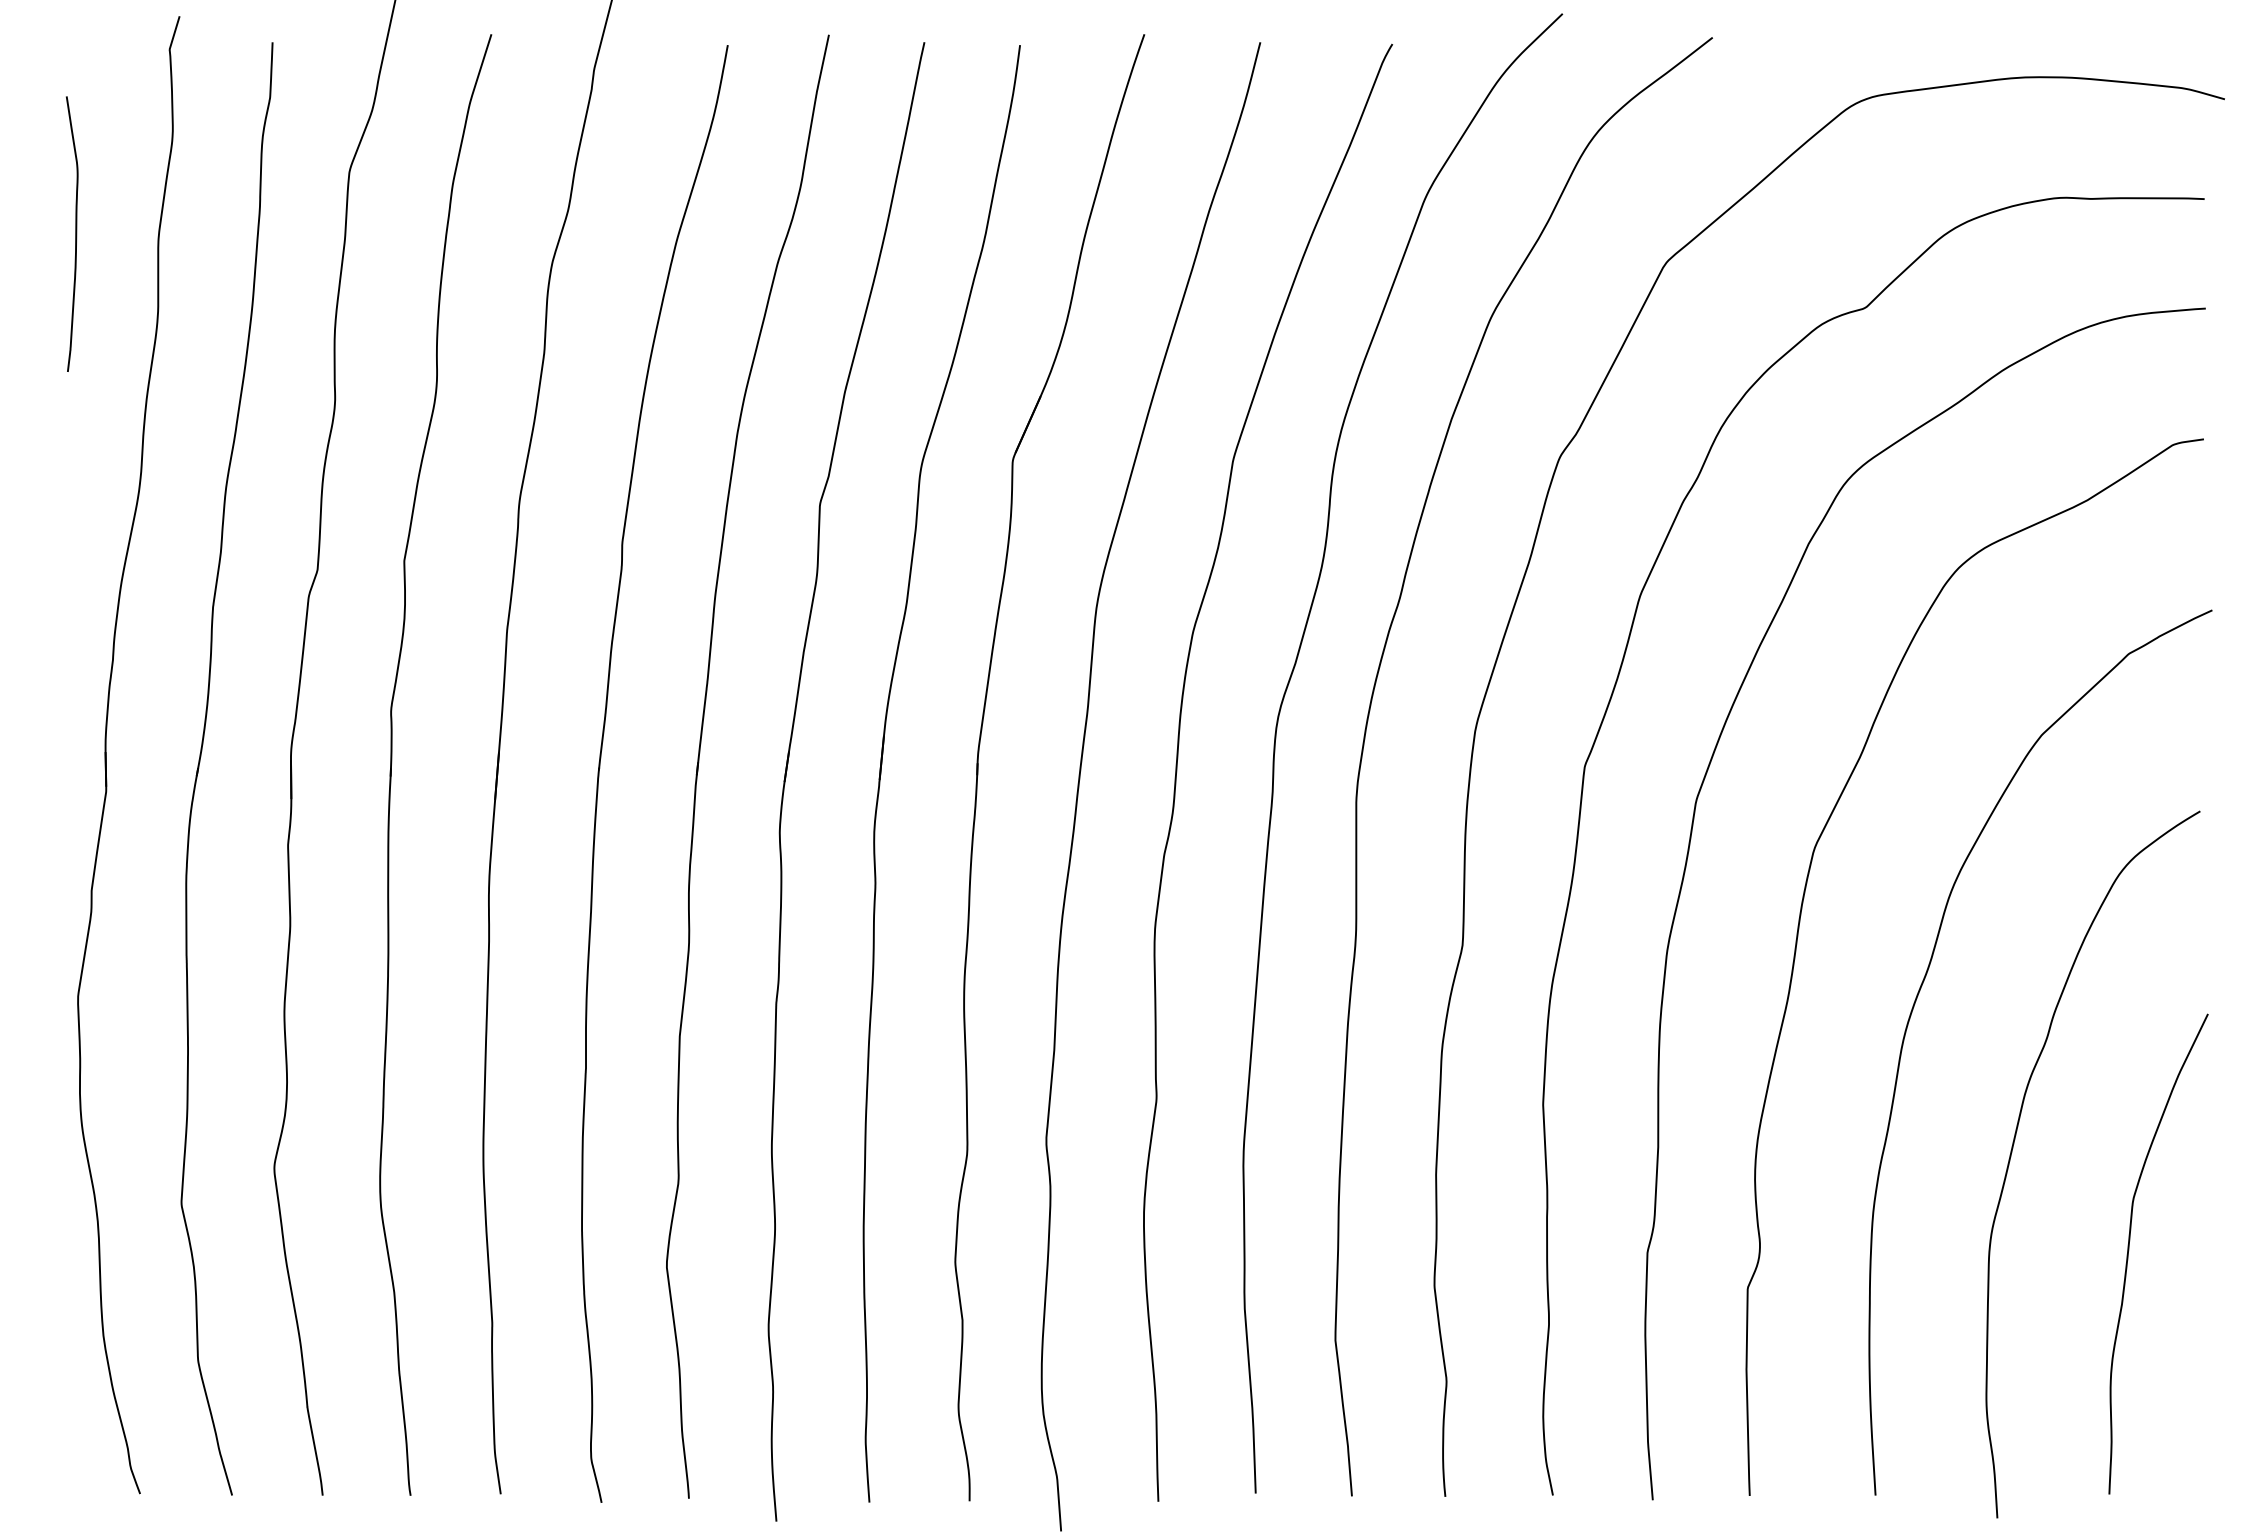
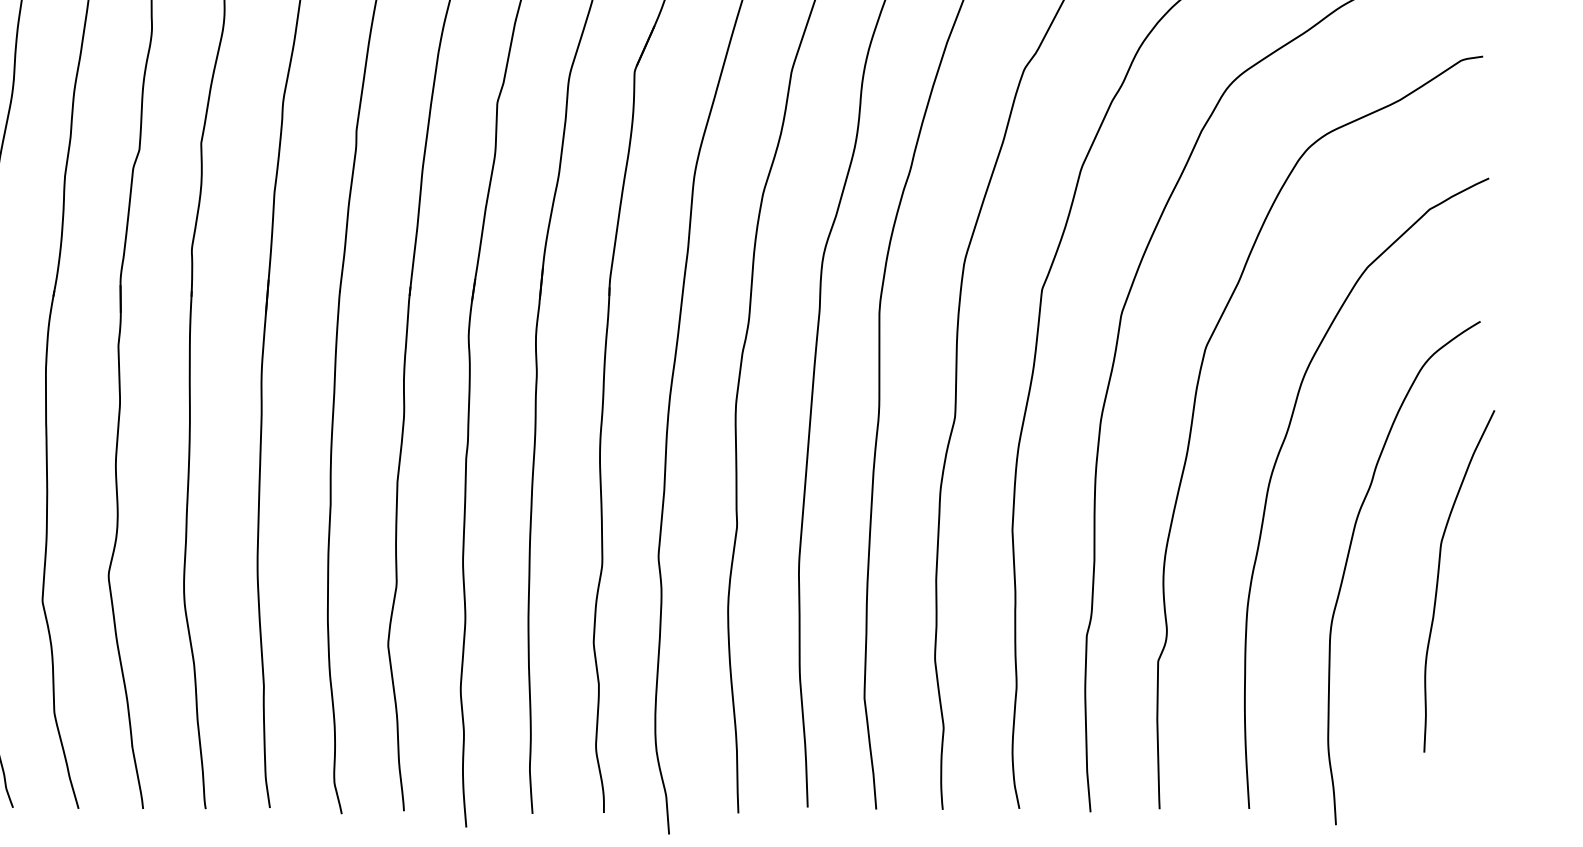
curve: (2129, 1250) -> (1438, 578), moved

